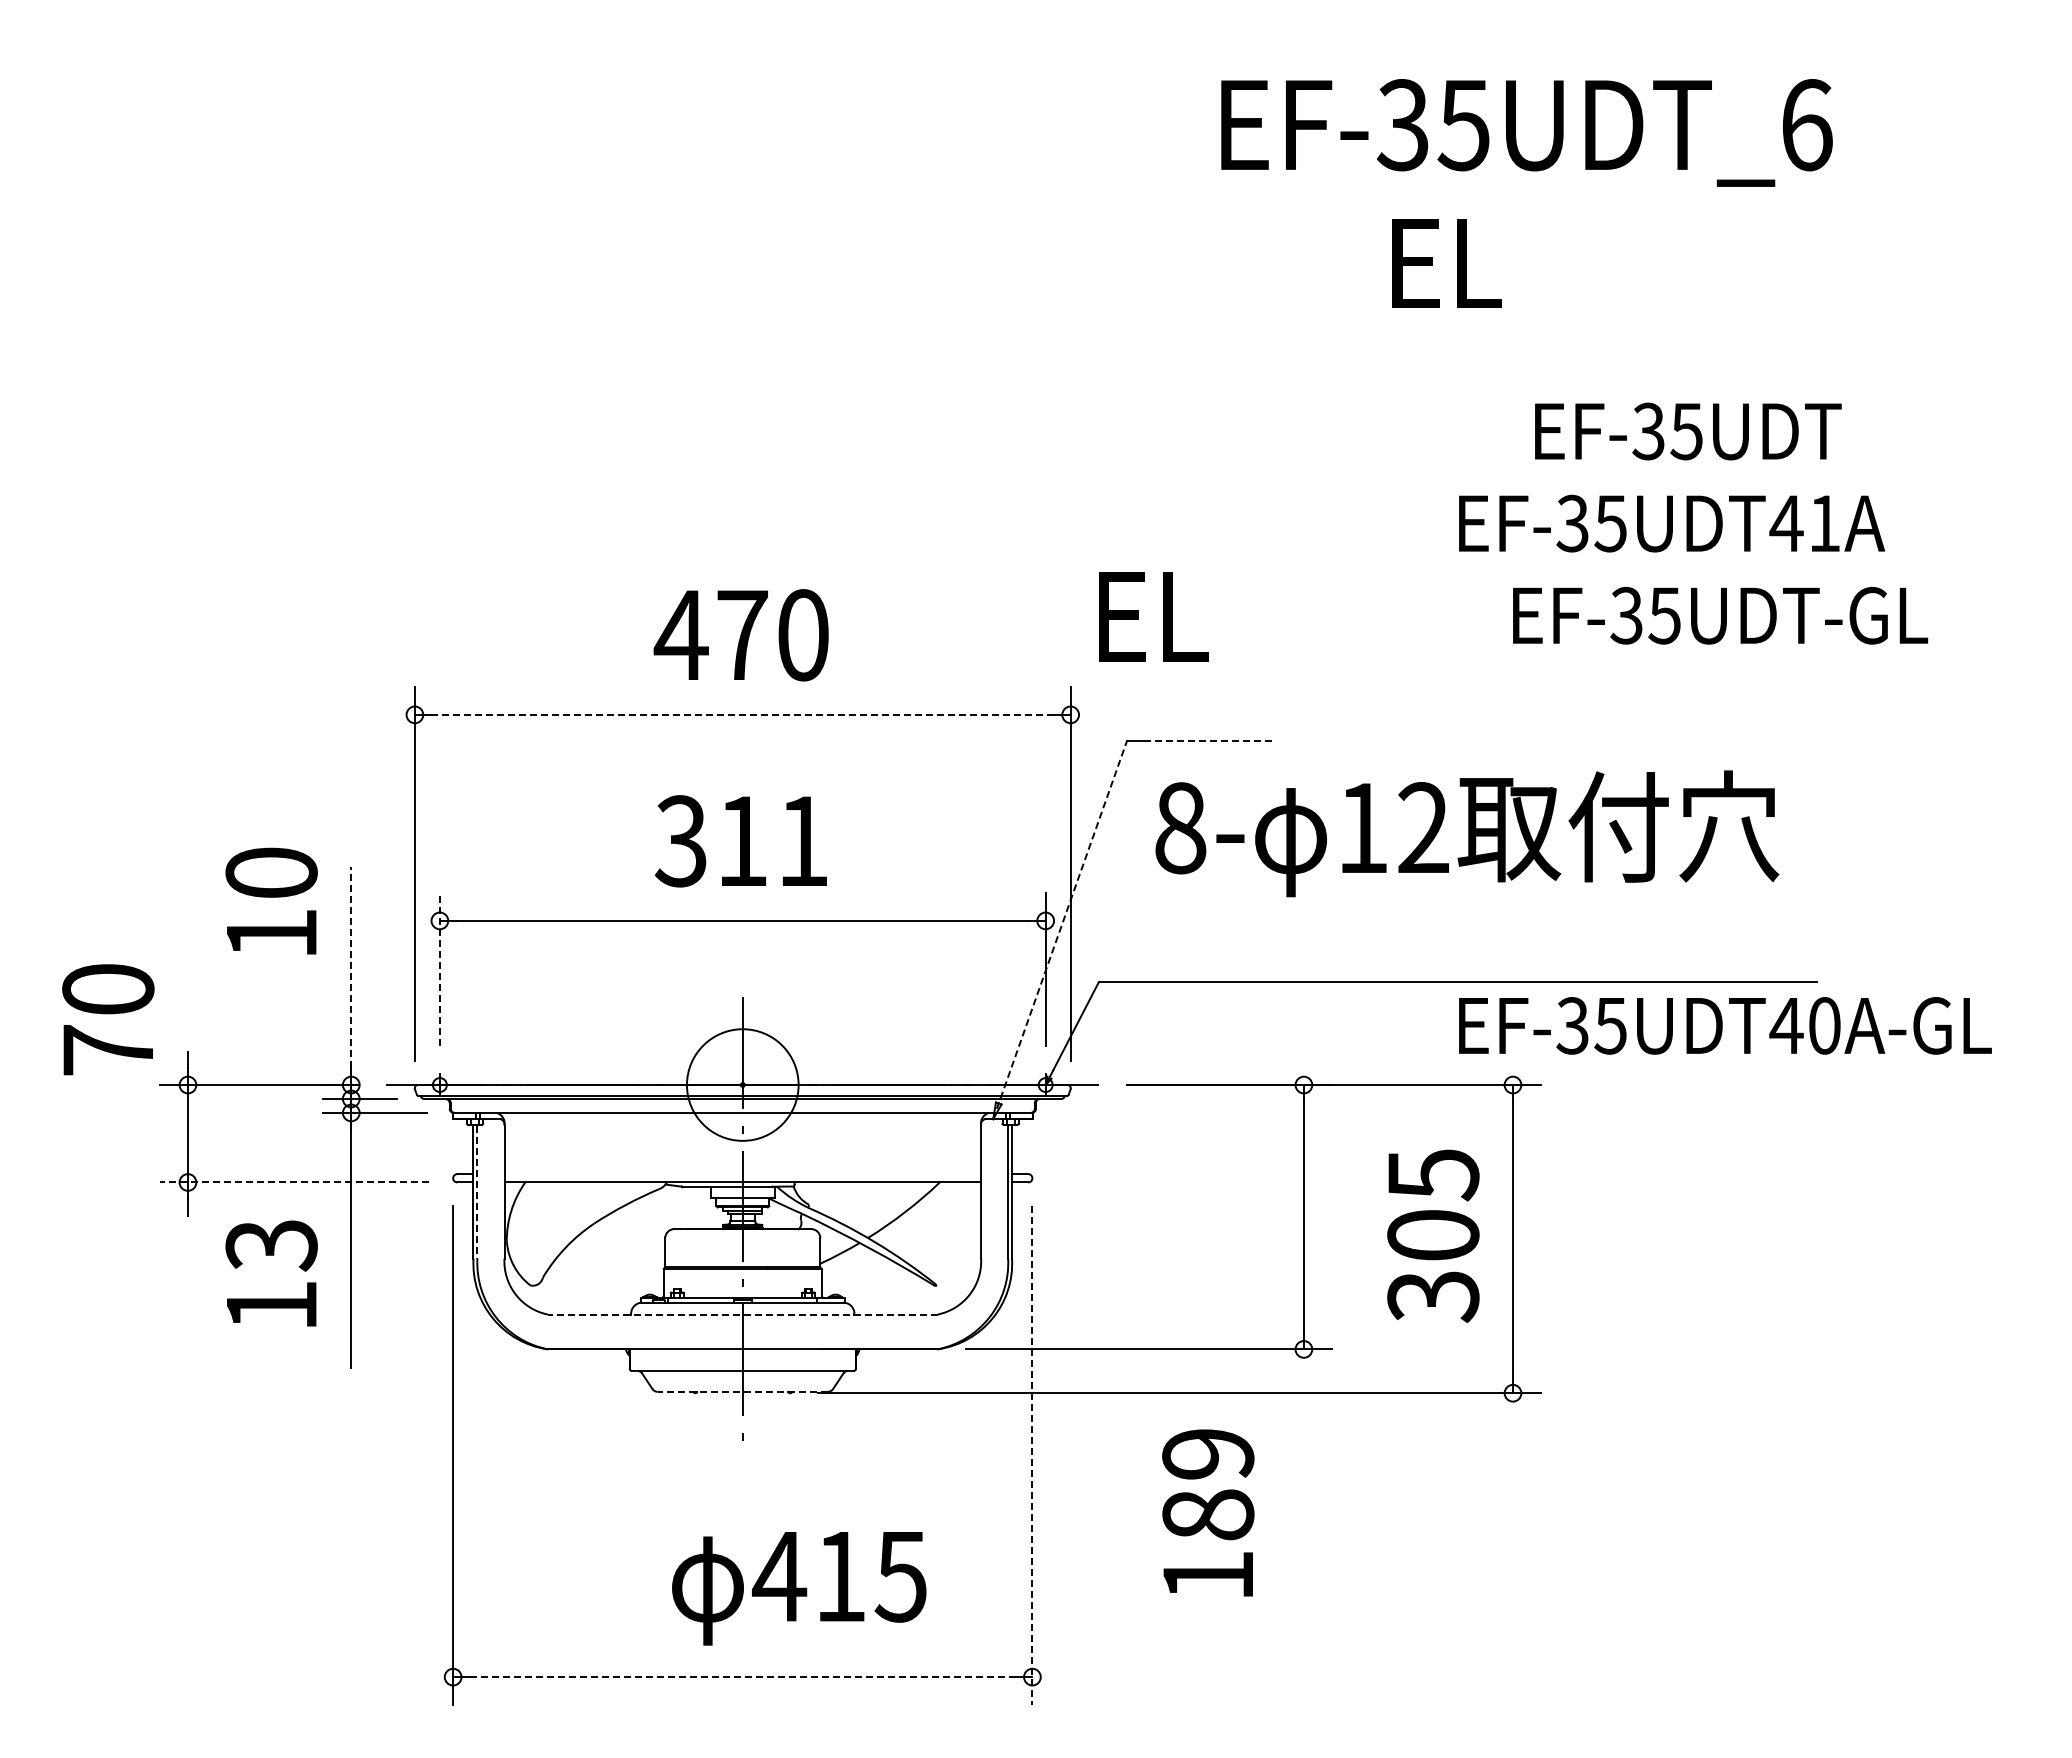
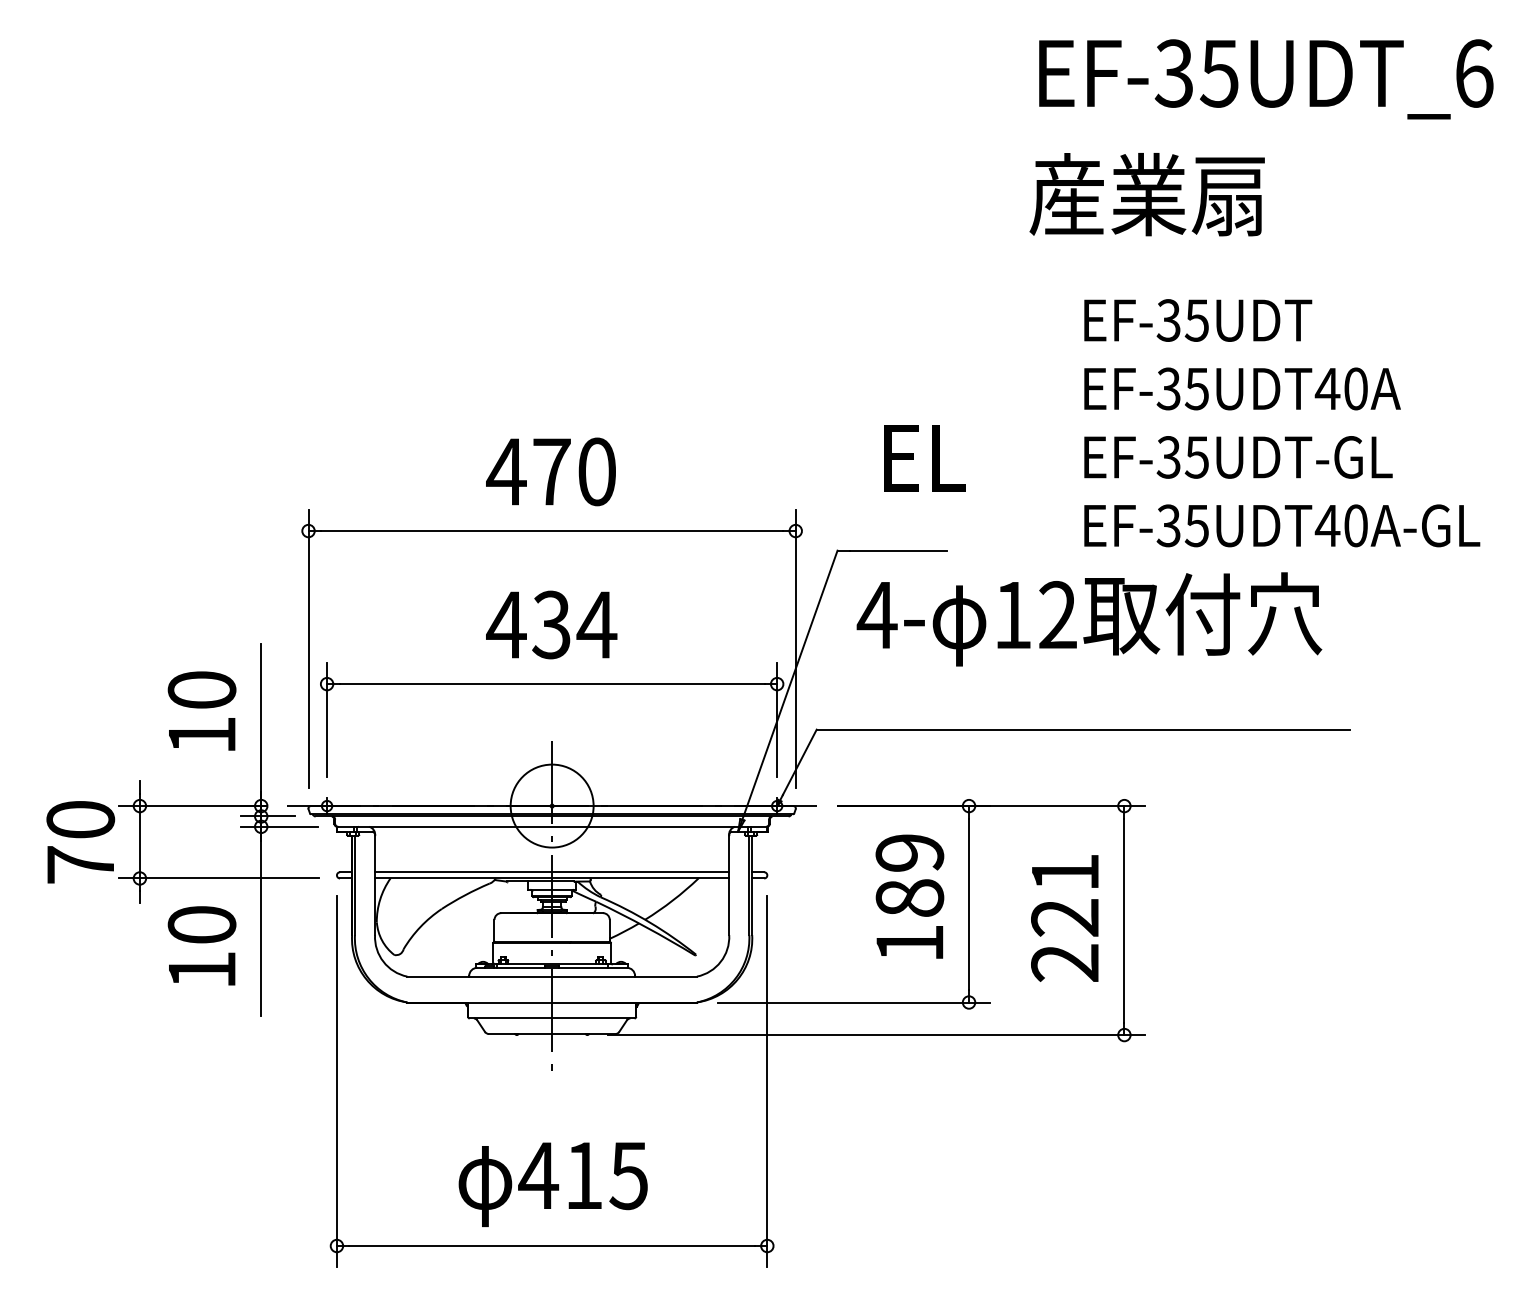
text: (1526, 132) -> (1265, 79), moved
text: (1543, 262) -> (1147, 194), EL -> 産業扇
text: (1688, 431) -> (1198, 320), moved
text: (1824, 523) -> (1355, 388), EF-35UDT41A -> EF-35UDT40A
text: (1720, 615) -> (1238, 457), moved
text: (1153, 616) -> (924, 457), moved
line: (742, 714) -> (551, 530), dashed -> solid
line: (1209, 741) -> (898, 550), dashed -> solid
text: (1179, 828) -> (876, 615), 8- -> 4-
text: (741, 841) -> (551, 625), 311 -> 434
text: (271, 900) -> (201, 710), moved
line: (1060, 929) -> (788, 690), dashed -> solid
line: (351, 967) -> (261, 718), dashed -> solid
line: (439, 968) -> (326, 719), dashed -> solid
text: (108, 1019) -> (80, 842), moved
text: (1725, 1025) -> (1282, 525), moved
line: (742, 1174) -> (551, 872), added
line: (294, 1182) -> (219, 878), dashed -> solid
line: (477, 1192) -> (355, 885), dashed -> solid
text: (1433, 1236) -> (1065, 918), 305 -> 221
text: (271, 1245) -> (201, 925), 13 -> 10
line: (742, 1314) -> (551, 976), dashed -> solid
line: (742, 1391) -> (551, 1033), dashed -> solid
line: (1032, 1456) -> (767, 1082), dashed -> solid
text: (1208, 1512) -> (910, 896), moved
text: (799, 1588) -> (553, 1184), moved
line: (742, 1677) -> (551, 1246), dashed -> solid

